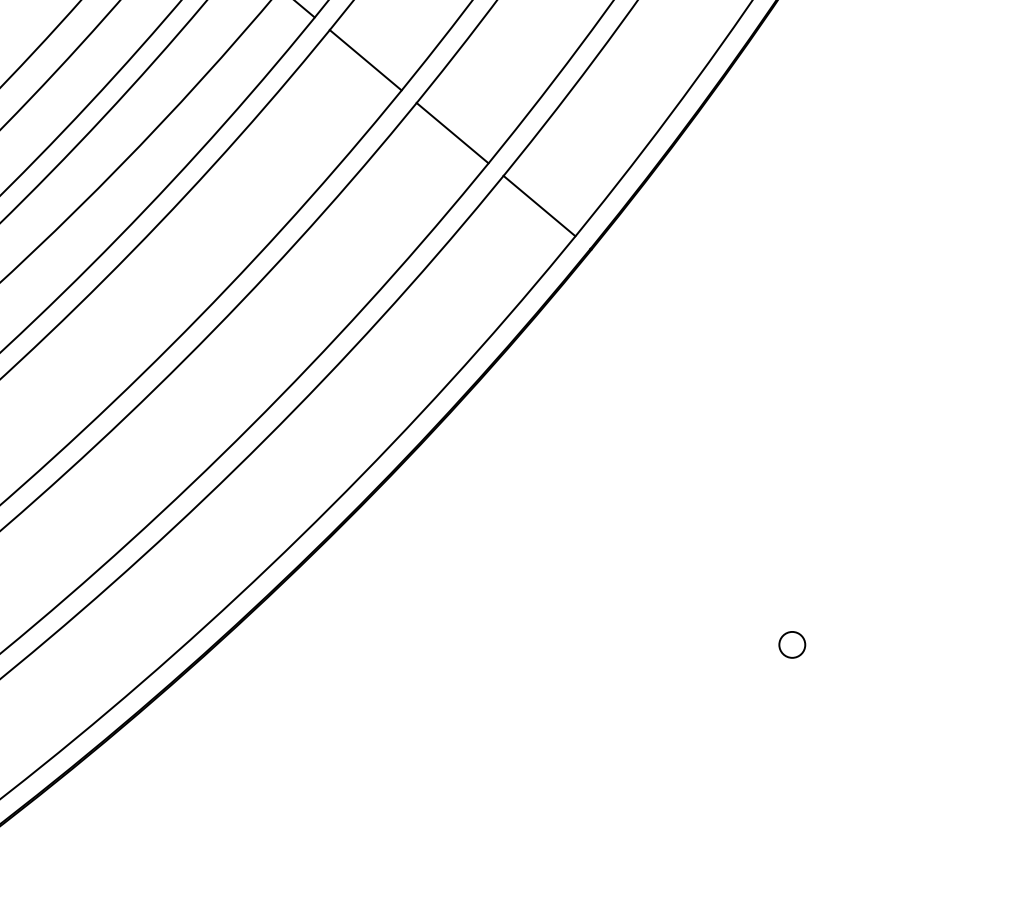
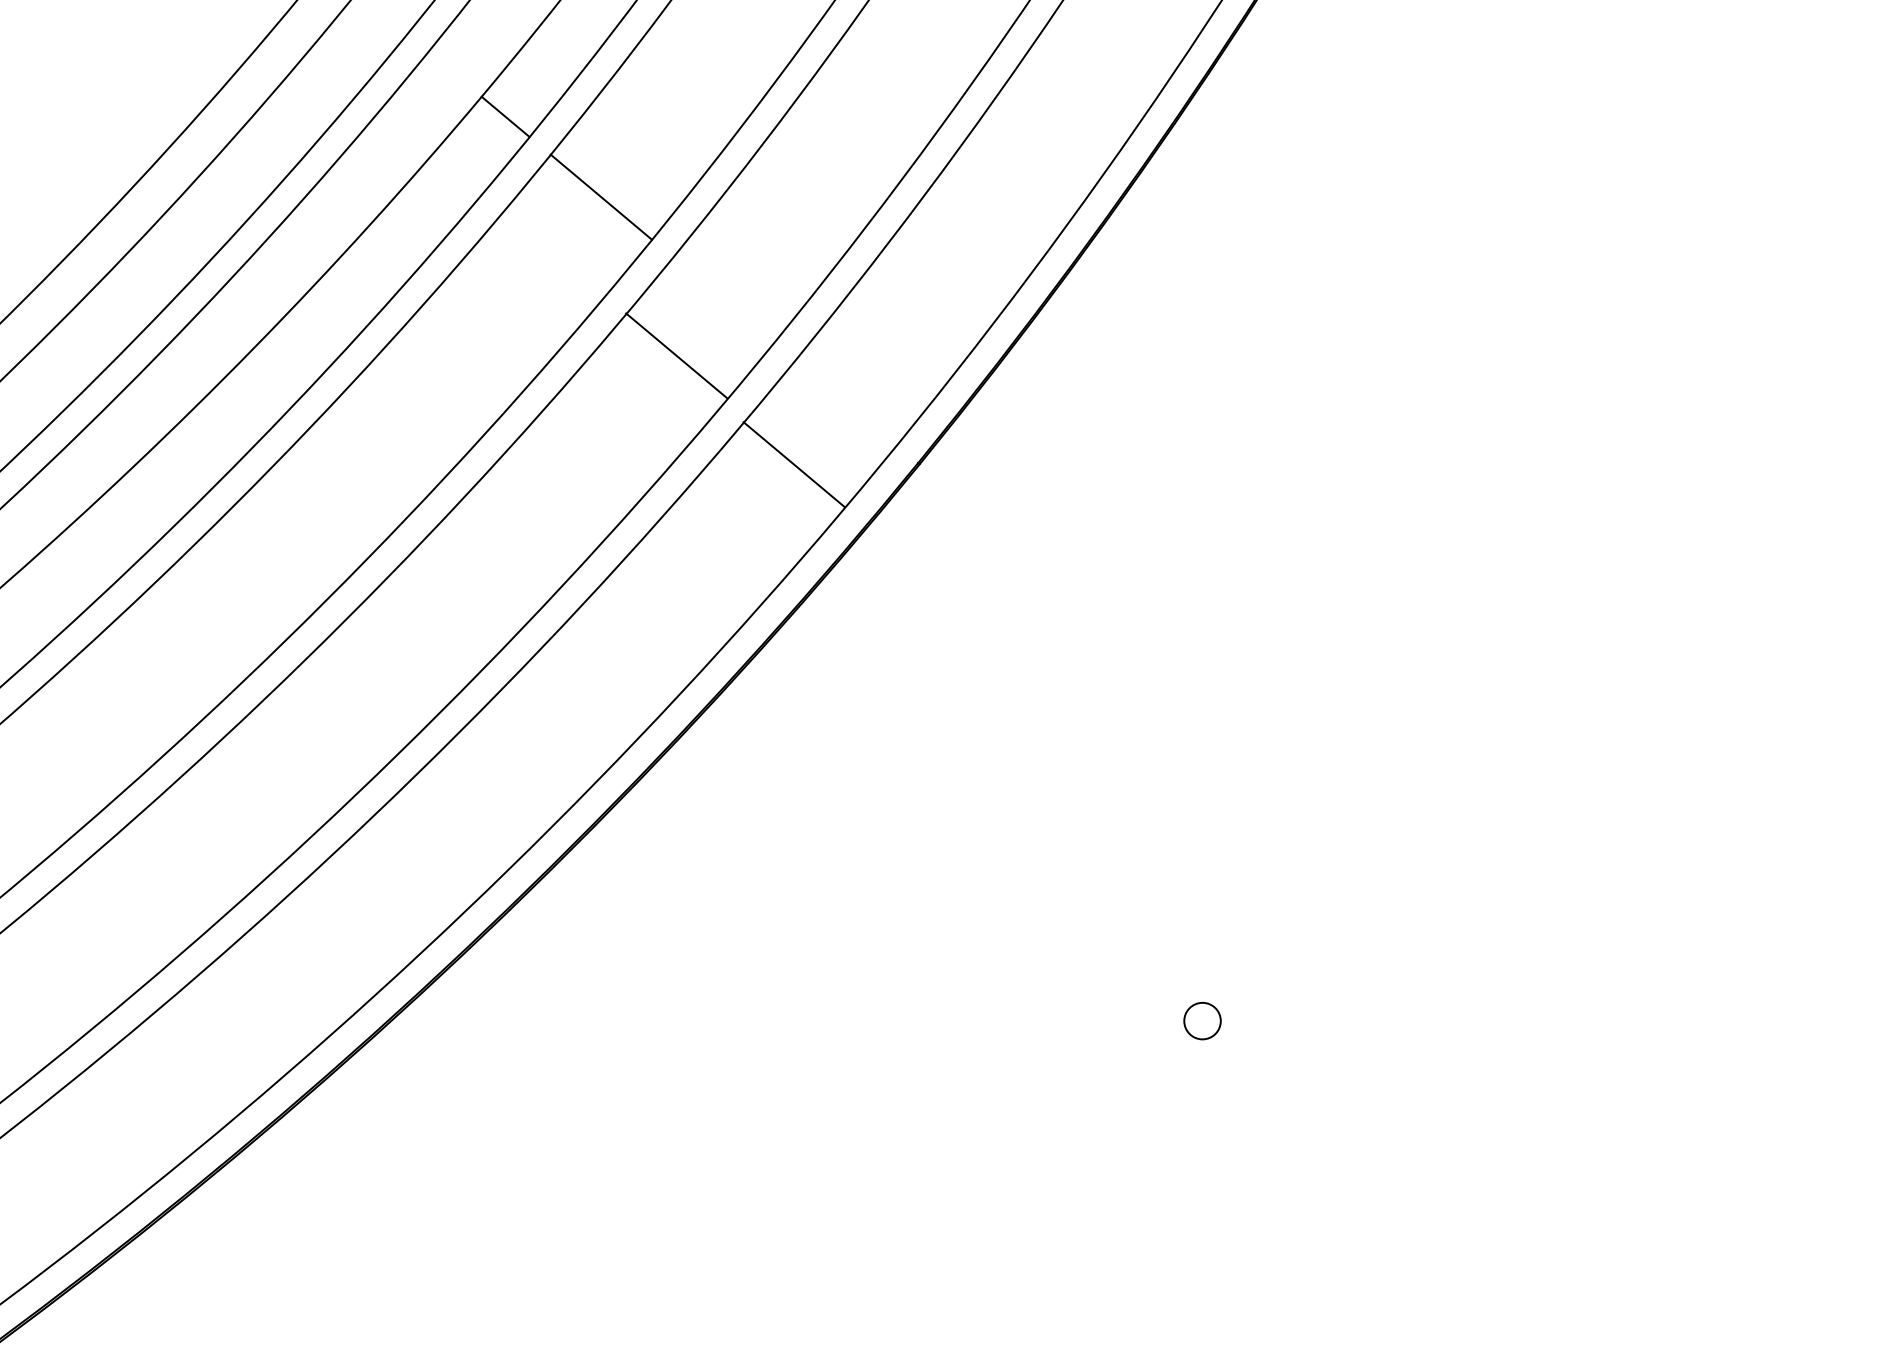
line: (452, 132) -> (676, 355), moved
line: (538, 205) -> (793, 464), moved

